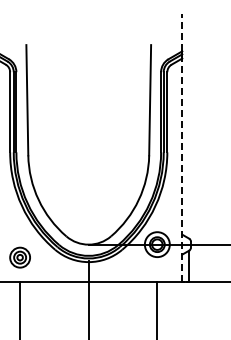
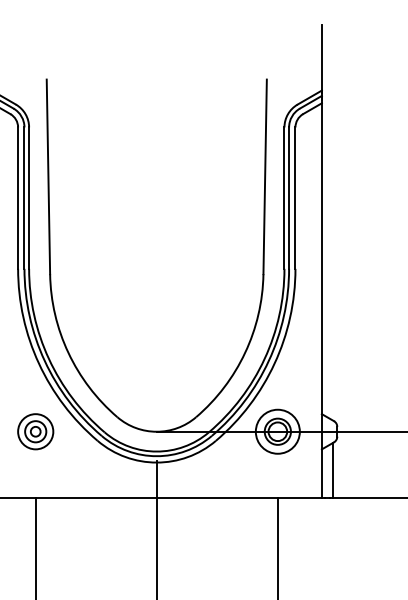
line: (182, 32) -> (322, 57), dashed -> solid
line: (182, 170) -> (322, 300), dashed -> solid
part: (19, 257) -> (34, 431), moved

